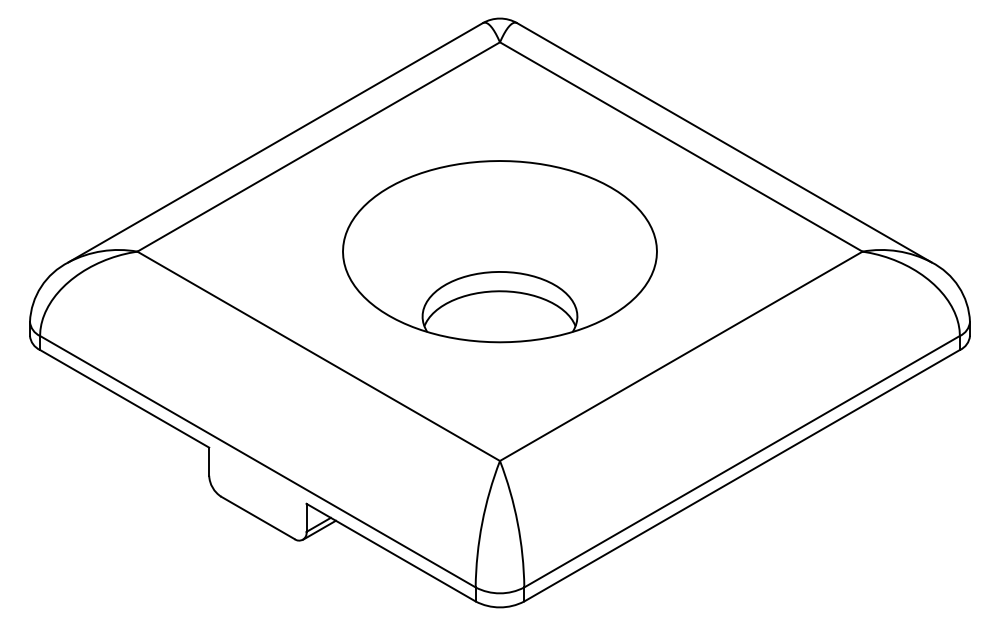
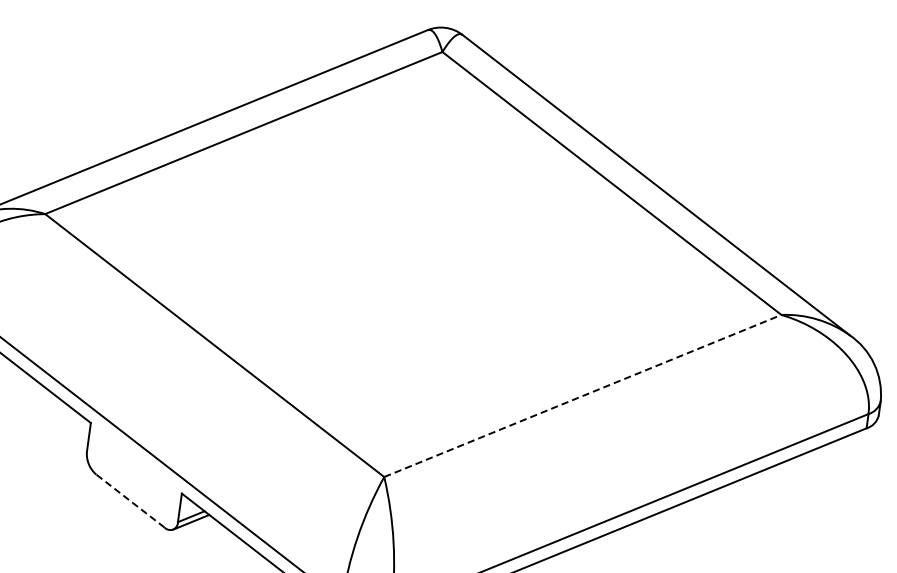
part: (499, 251) -> (412, 264), removed
line: (681, 356) -> (583, 396), solid -> dashed
line: (257, 517) -> (130, 500), solid -> dashed

